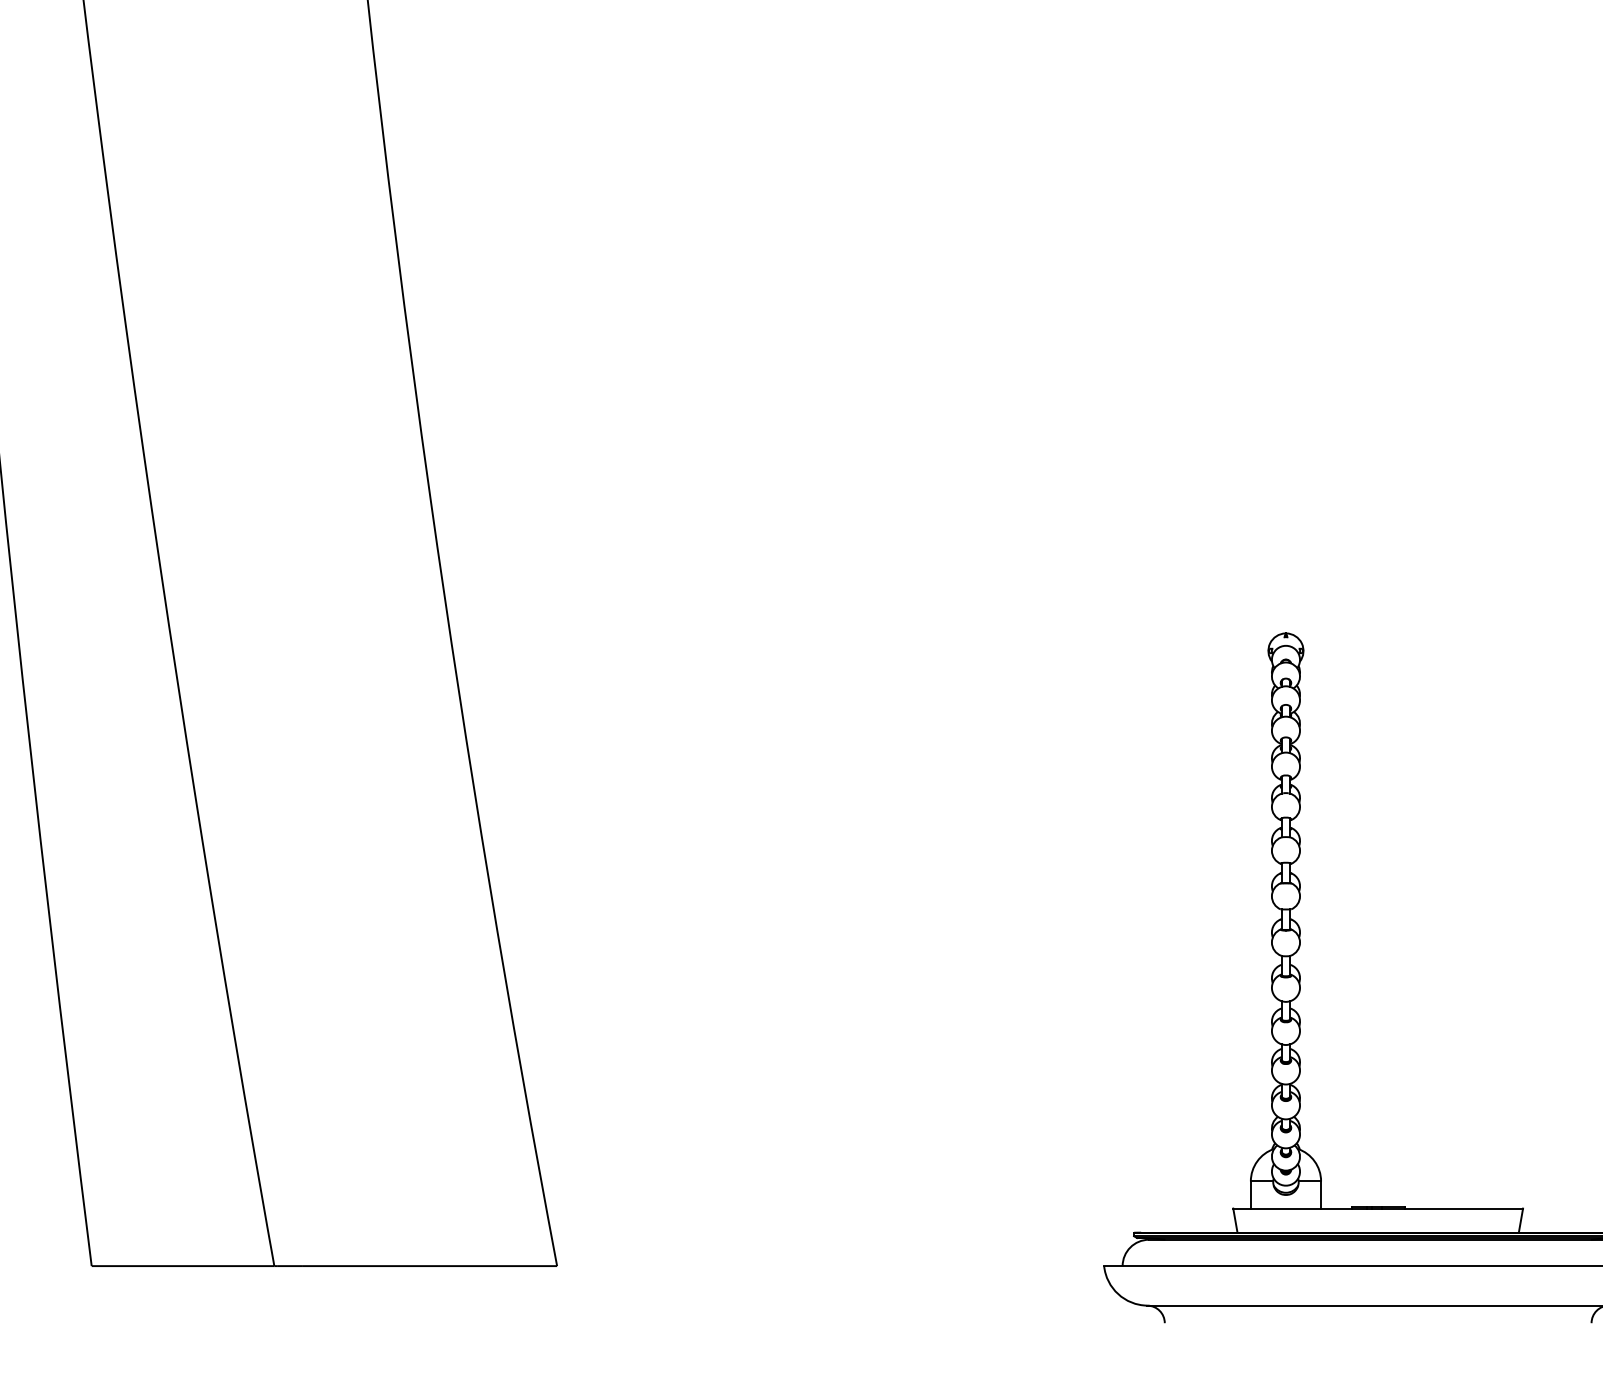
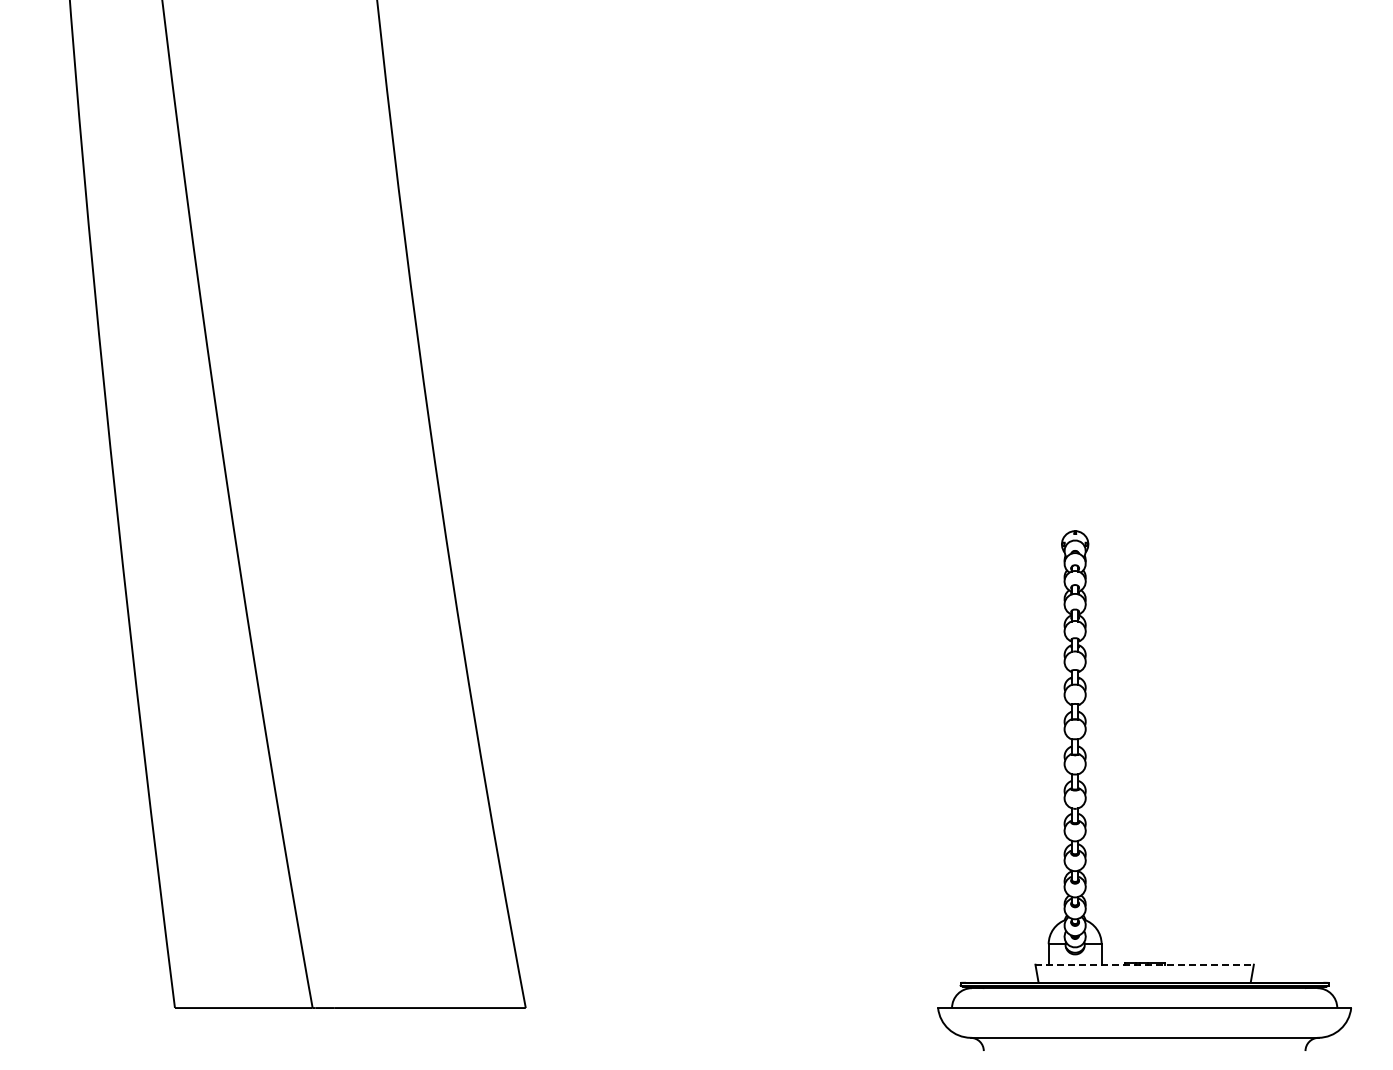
line: (1379, 1208) -> (1145, 964), solid -> dashed

